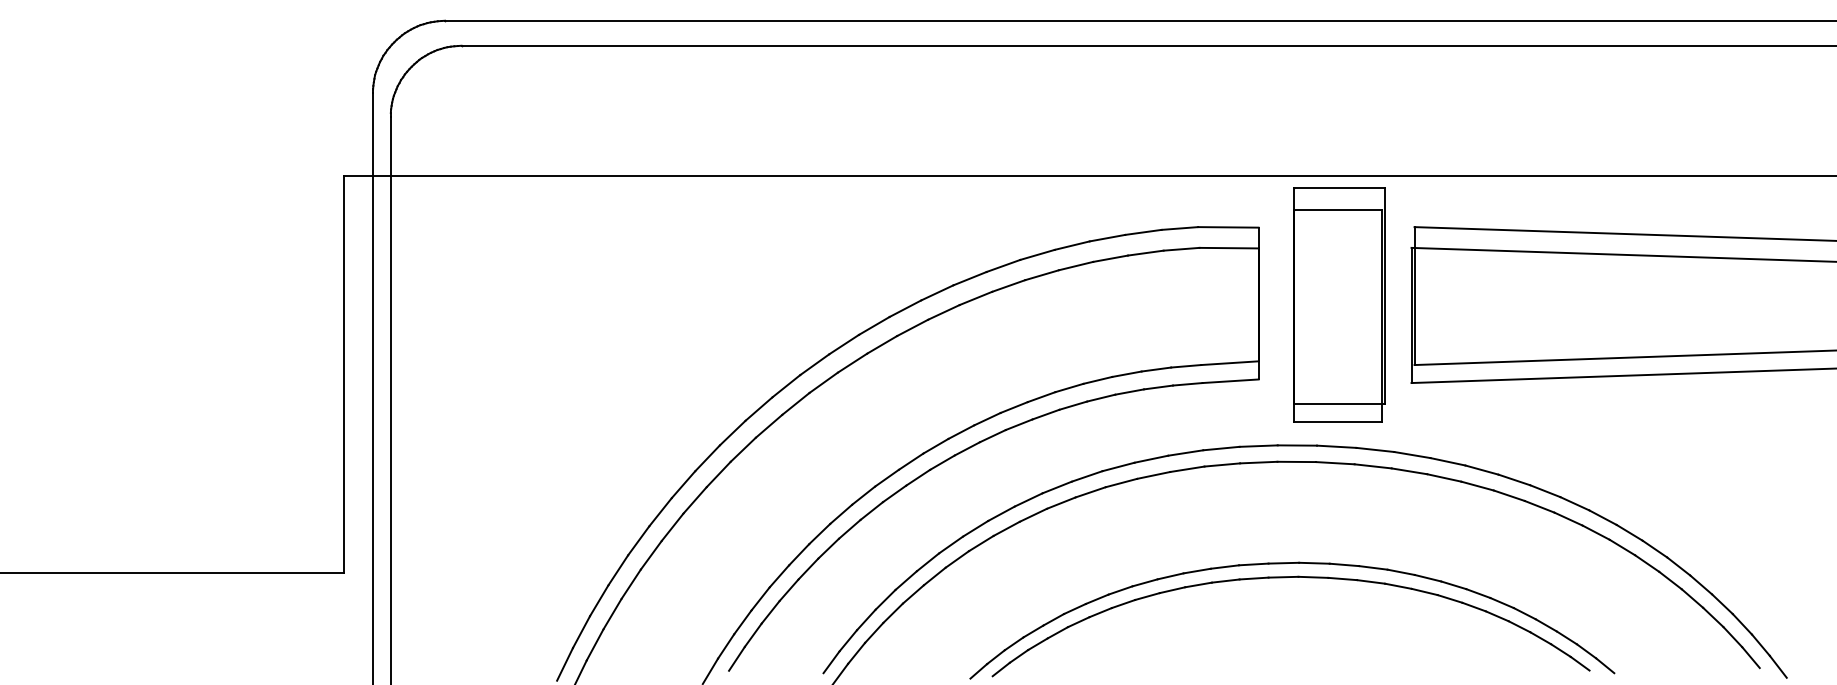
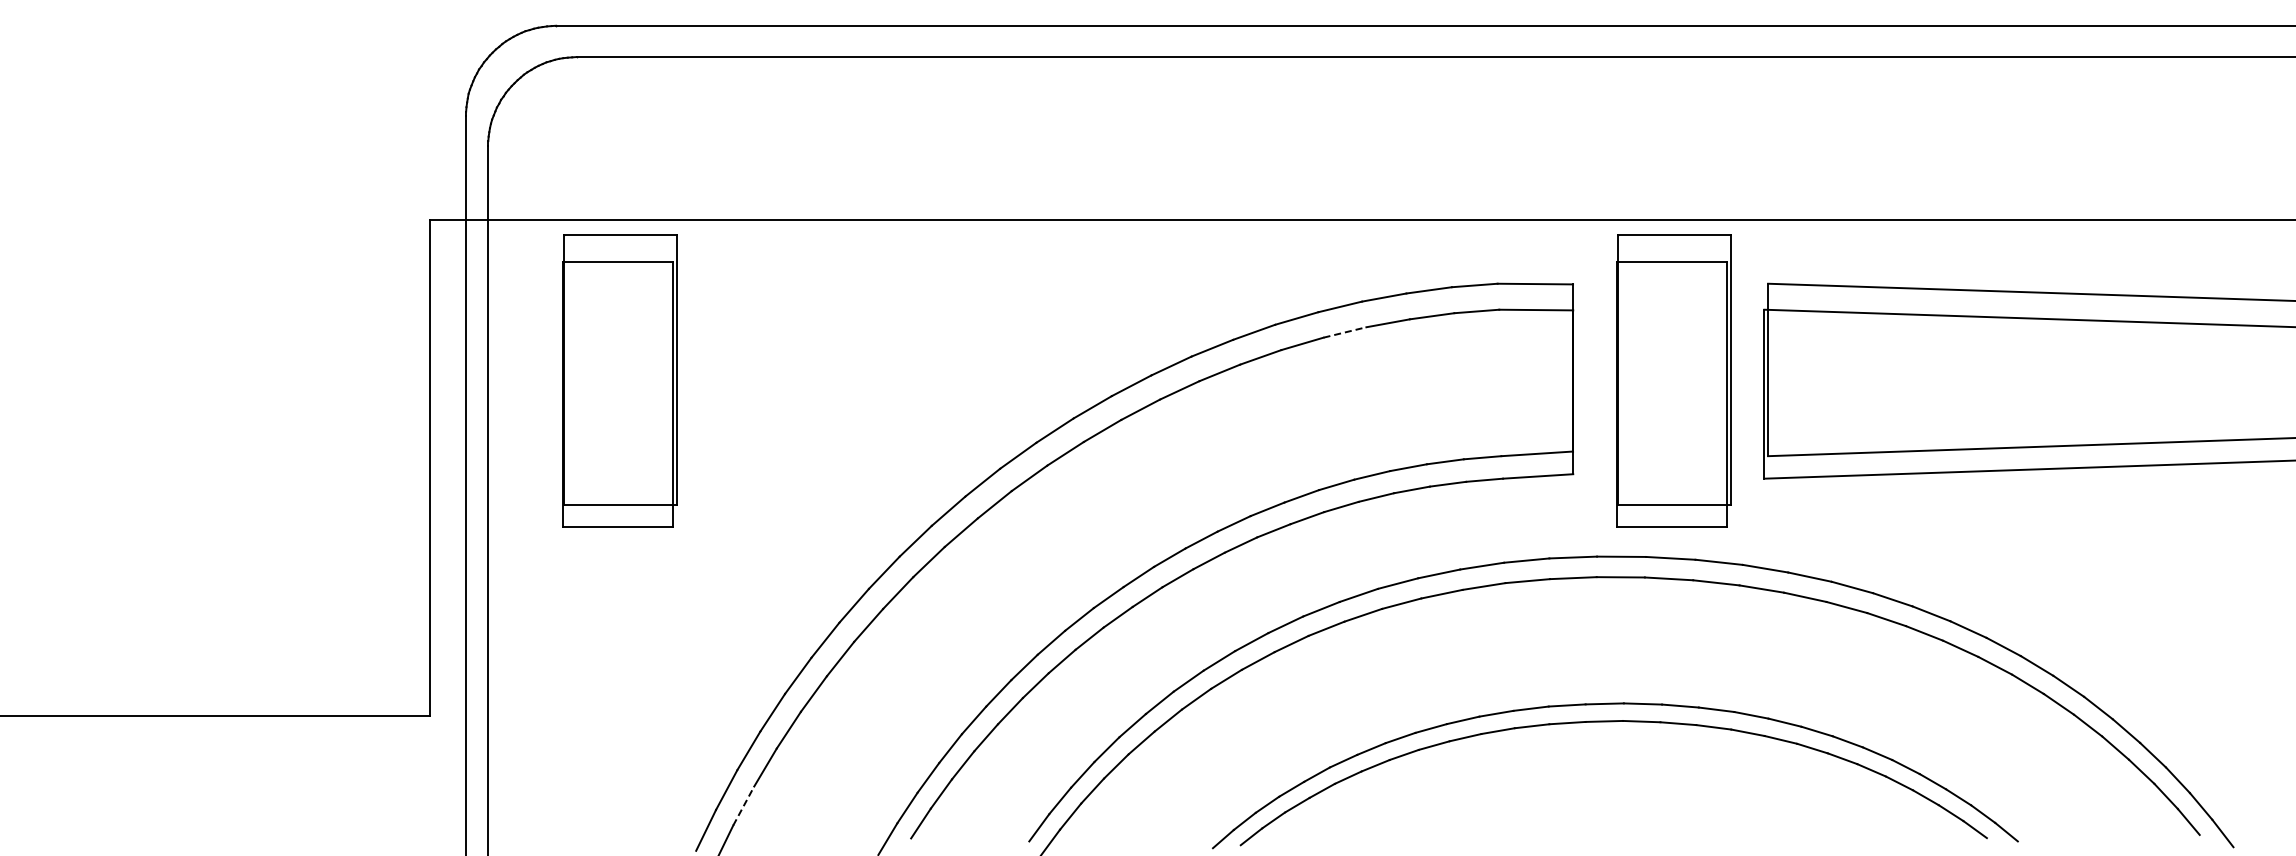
line: (1076, 266) -> (1345, 332), solid -> dashed
part: (495, 304) -> (619, 380), added
line: (594, 644) -> (743, 805), solid -> dashed

